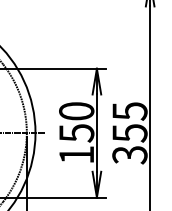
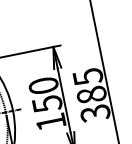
text: (129, 133) -> (91, 95), 355 -> 385

